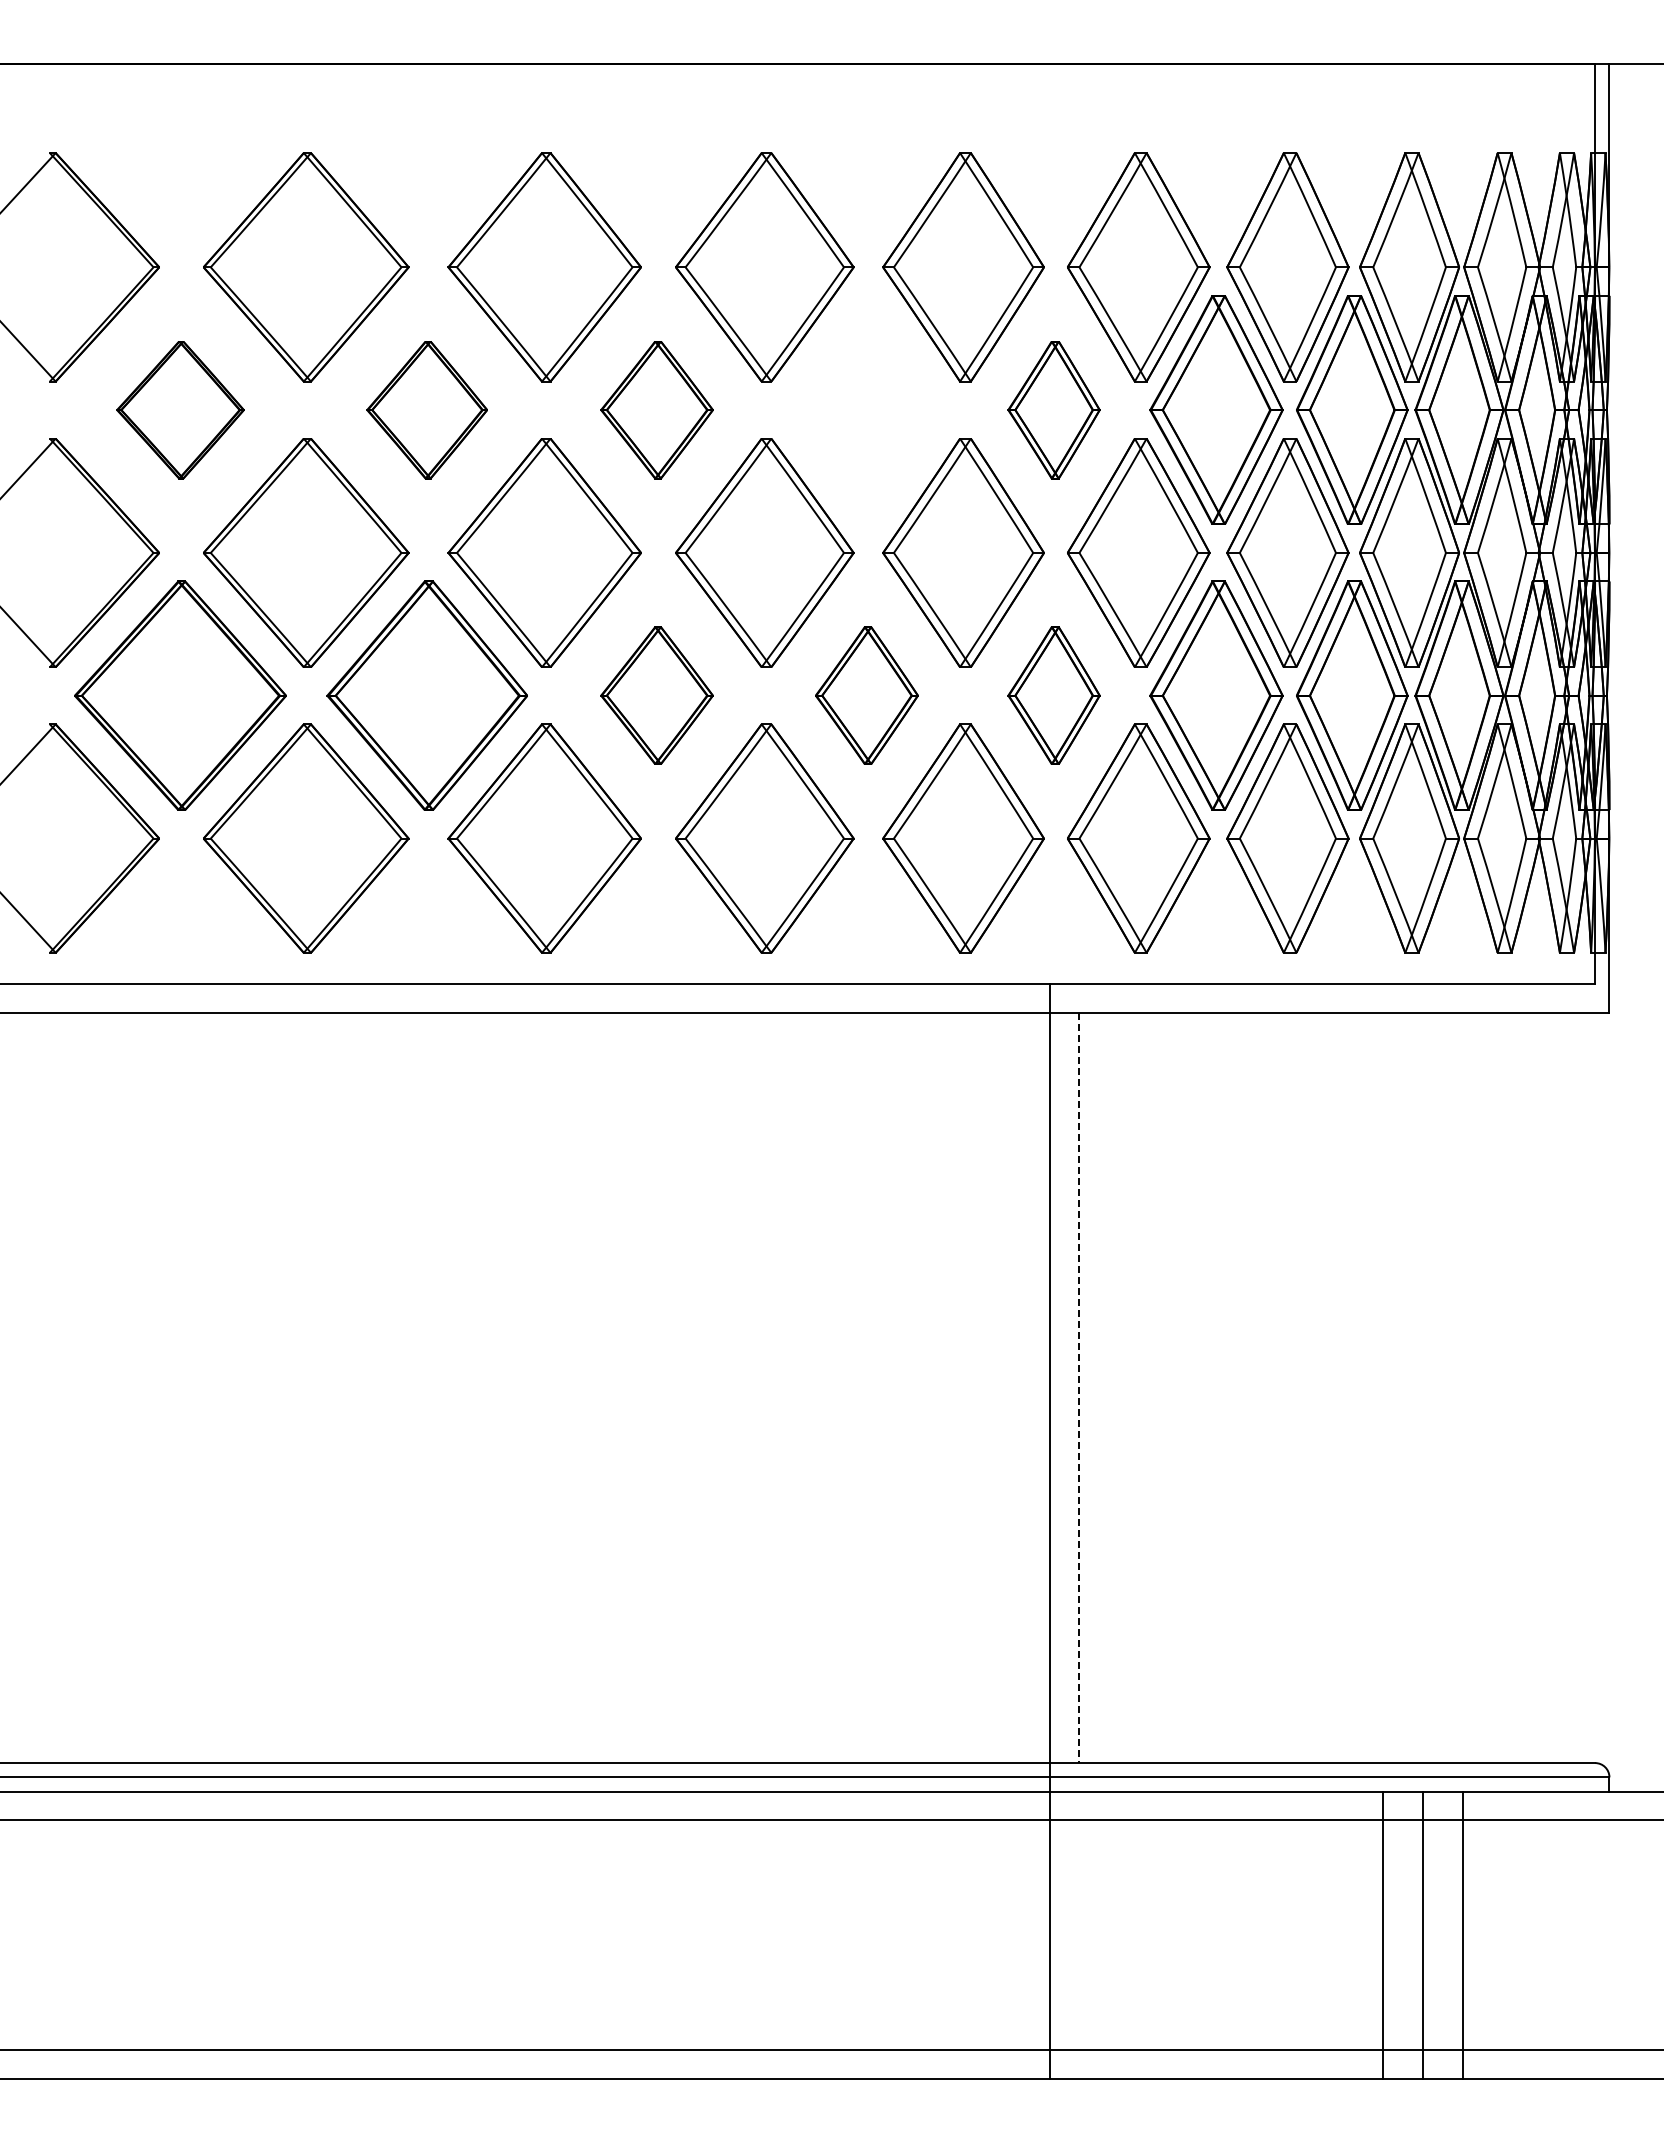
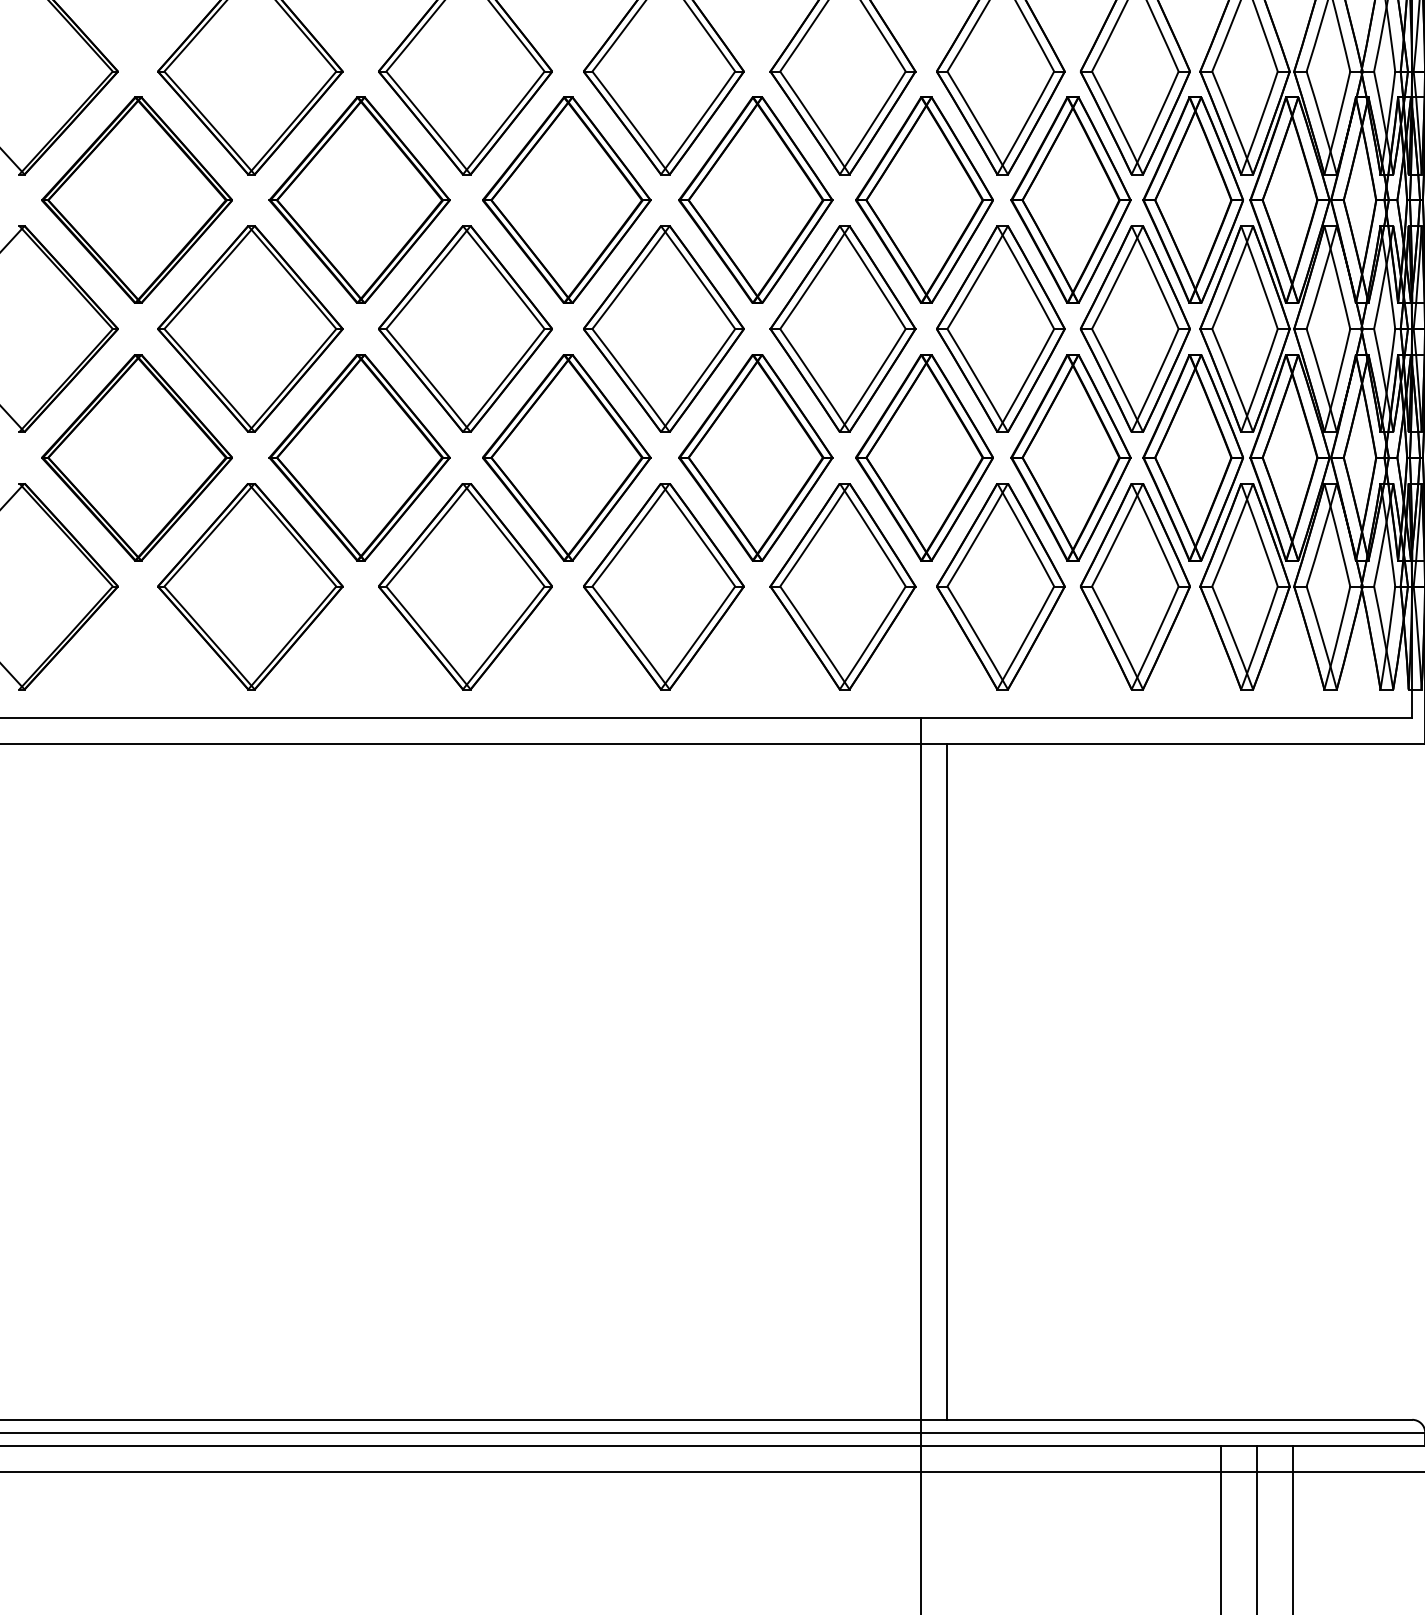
part: (180, 409) -> (137, 199), size x1.67
part: (426, 409) -> (358, 199), size x1.67
part: (656, 409) -> (566, 199), size x1.67
part: (866, 409) -> (755, 199), added
part: (1053, 409) -> (924, 199), size x1.67
part: (656, 695) -> (566, 457), size x1.67
part: (866, 695) -> (755, 457), size x1.67
part: (1053, 695) -> (924, 457), size x1.67
line: (1078, 1388) -> (946, 1082), dashed -> solid

